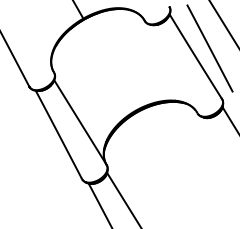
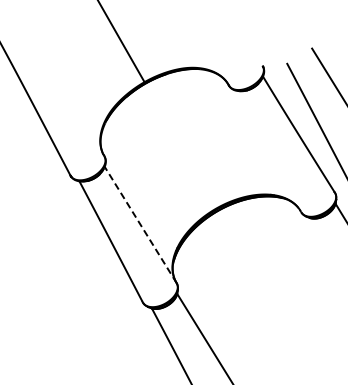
line: (80, 122) -> (140, 224), solid -> dashed

